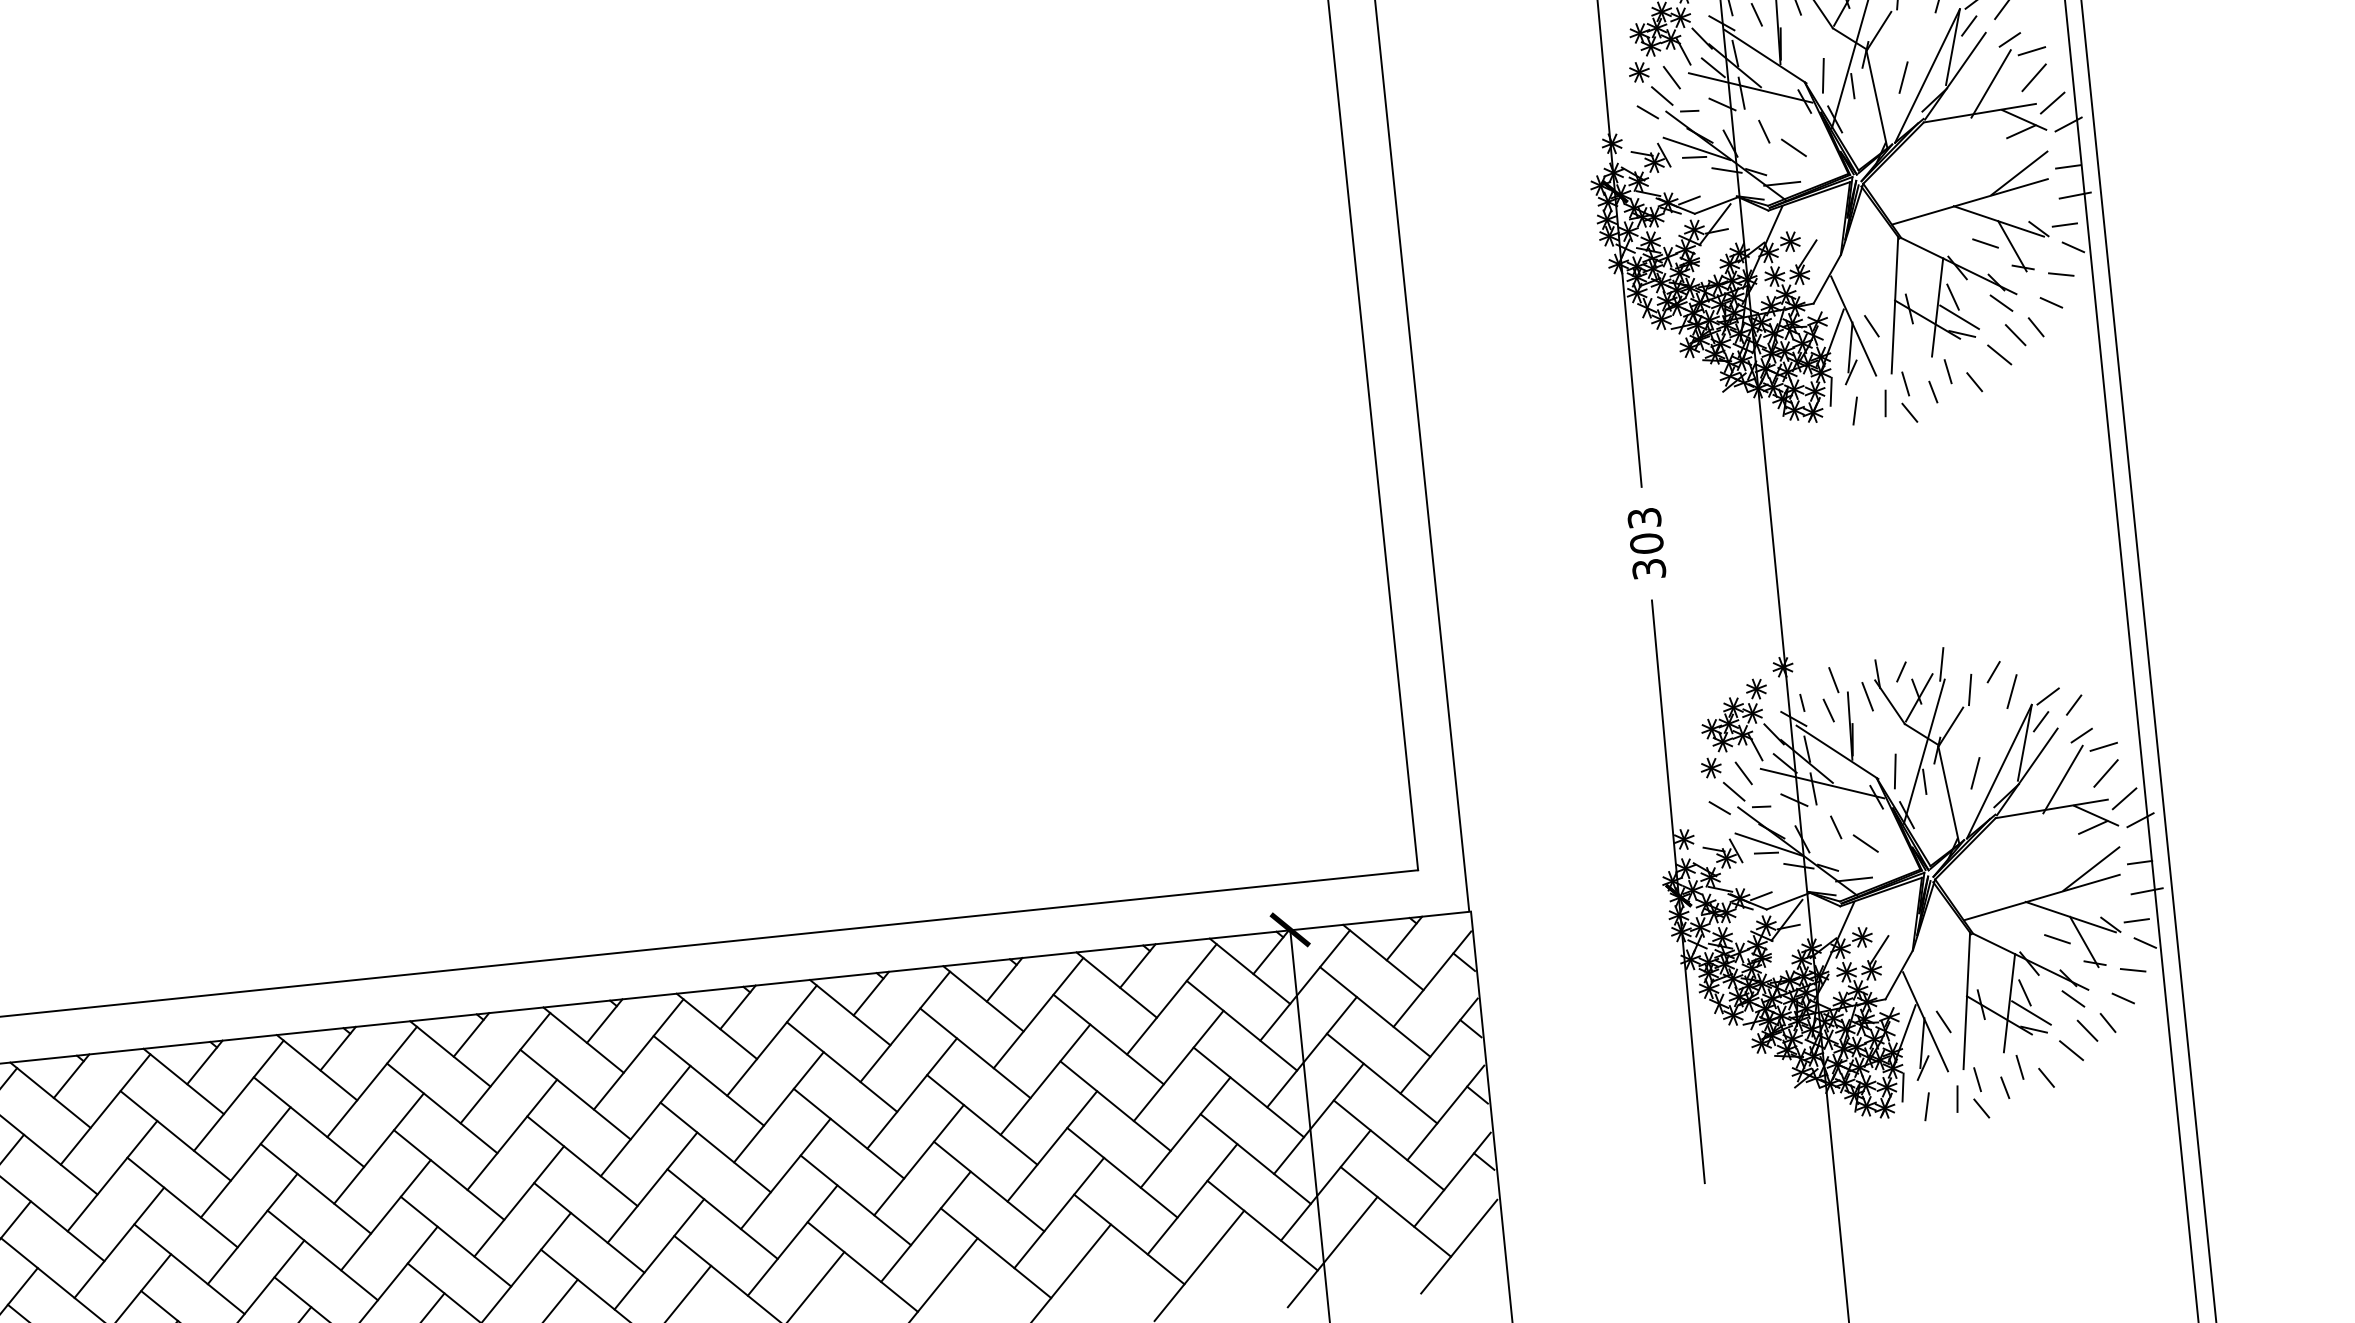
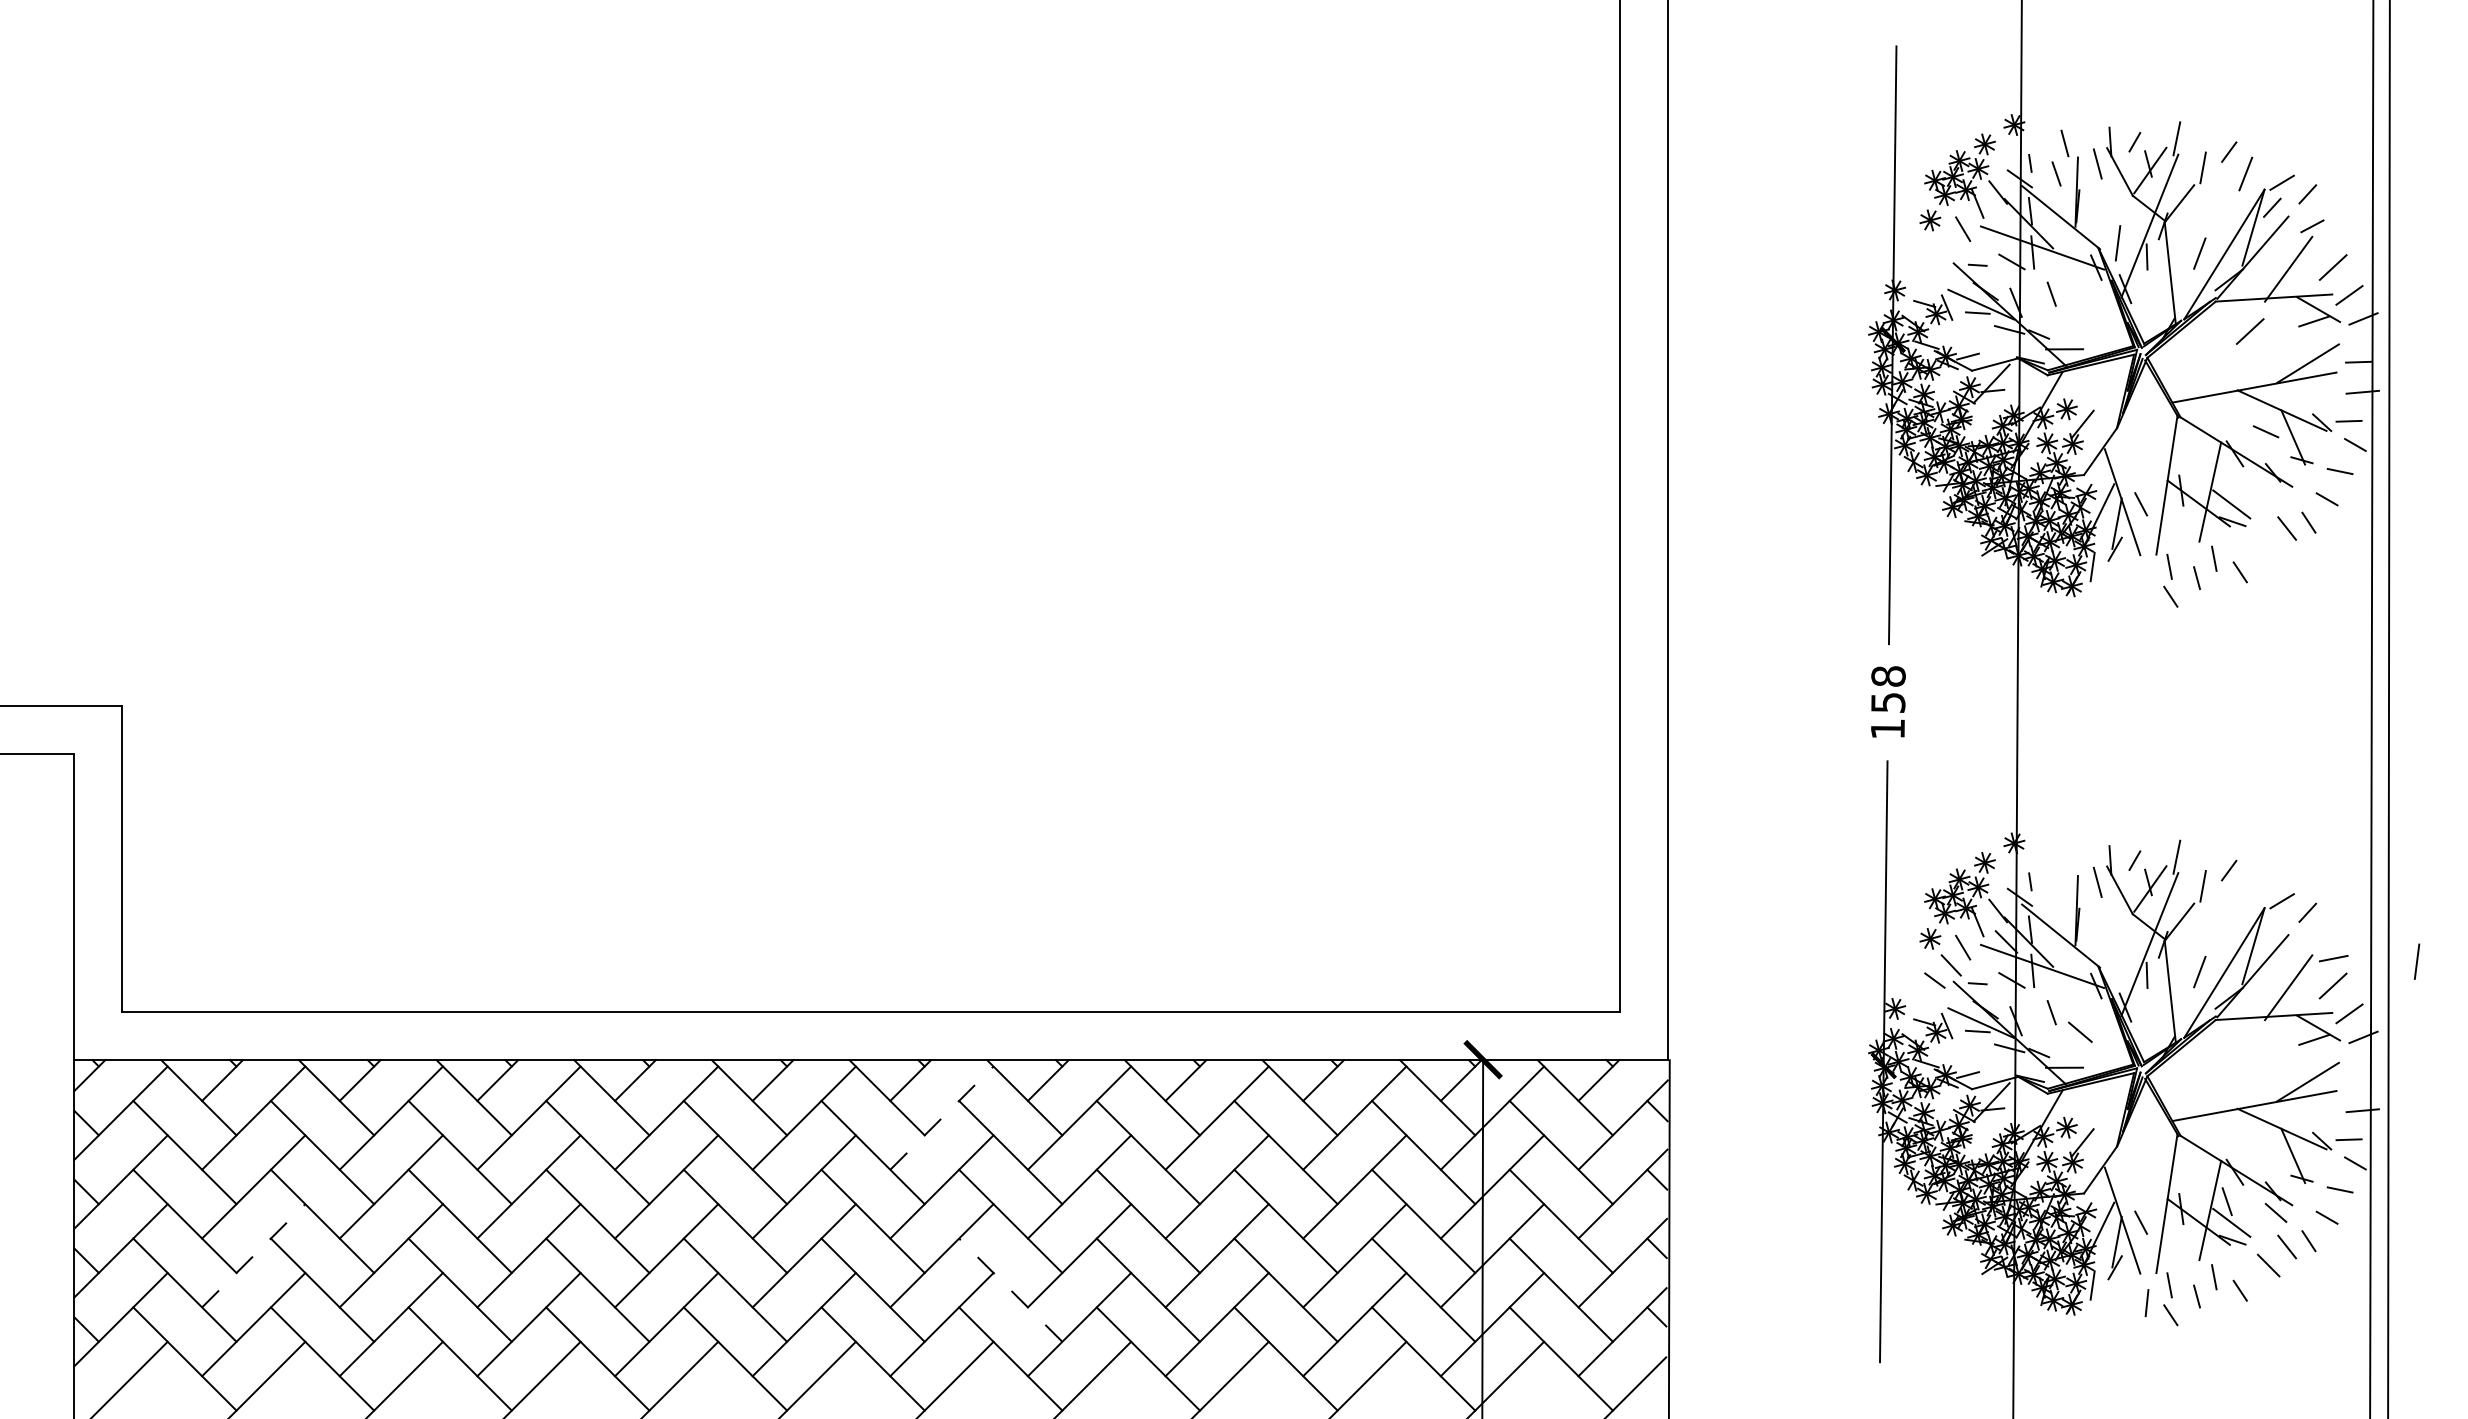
line: (2031, 50) -> (2333, 239), removed
line: (1713, 67) -> (2006, 223), removed
line: (1661, 95) -> (1950, 246), removed
line: (1647, 112) -> (1934, 262), removed
line: (1794, 147) -> (2080, 313), removed
line: (1959, 148) -> (2249, 331), added
line: (1952, 296) -> (2226, 482), removed
line: (2000, 303) -> (2275, 494), removed
line: (1999, 354) -> (2268, 546), removed
line: (1885, 403) -> (2146, 584), removed
line: (1855, 410) -> (2115, 588), removed
text: (1646, 543) -> (1887, 702), 303 -> 158
line: (1833, 679) -> (2064, 861), removed
line: (2011, 691) -> (2245, 892), removed
line: (1828, 710) -> (2056, 892), removed
line: (2041, 721) -> (2272, 926), removed
line: (2081, 735) -> (2312, 944), removed
line: (1895, 771) -> (2417, 961), moved
line: (2139, 862) -> (2358, 1080), removed
line: (2056, 938) -> (2265, 1149), removed
line: (771, 1041) -> (941, 1118), solid -> dashed
line: (1927, 1106) -> (2115, 1307), removed
line: (855, 1200) -> (1010, 1290), solid -> dashed
line: (119, 1242) -> (253, 1255), solid -> dashed

